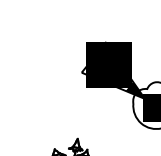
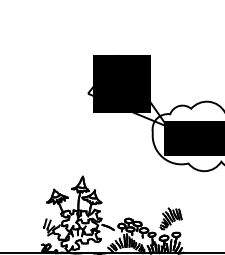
fill: (135, 90) -> (155, 115), removed

